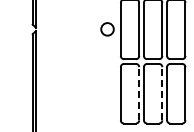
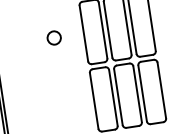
circle: (107, 29) -> (54, 38), moved
line: (139, 93) -> (113, 97), dashed -> solid
line: (162, 93) -> (137, 93), dashed -> solid

